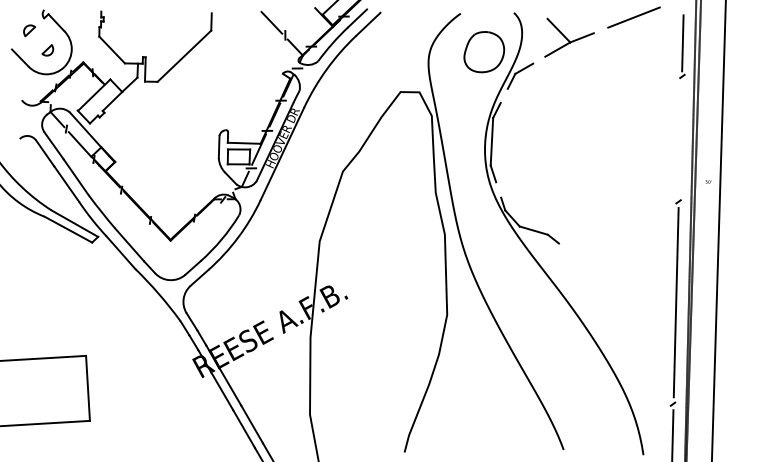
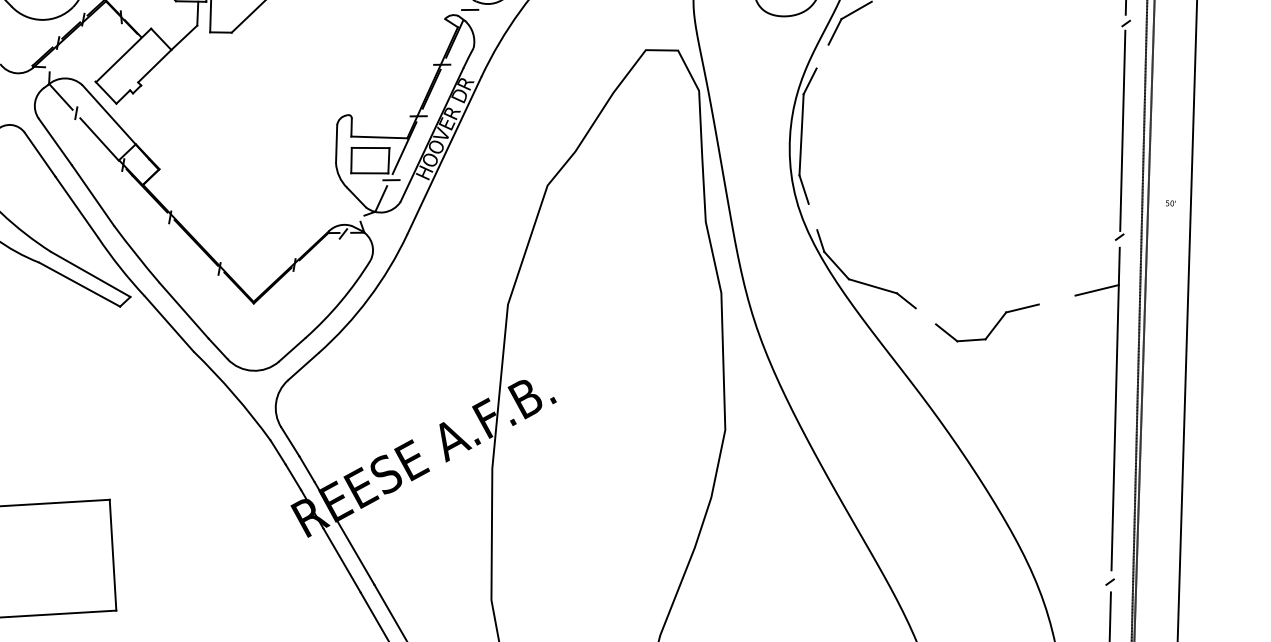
line: (679, 139) -> (1121, 130), added
line: (665, 232) -> (1097, 289), added
part: (600, 251) -> (986, 321), added

